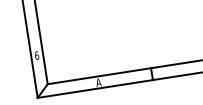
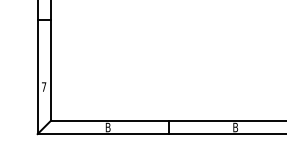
text: (36, 55) -> (43, 86), 6 -> 7
text: (98, 82) -> (107, 127), A -> B

